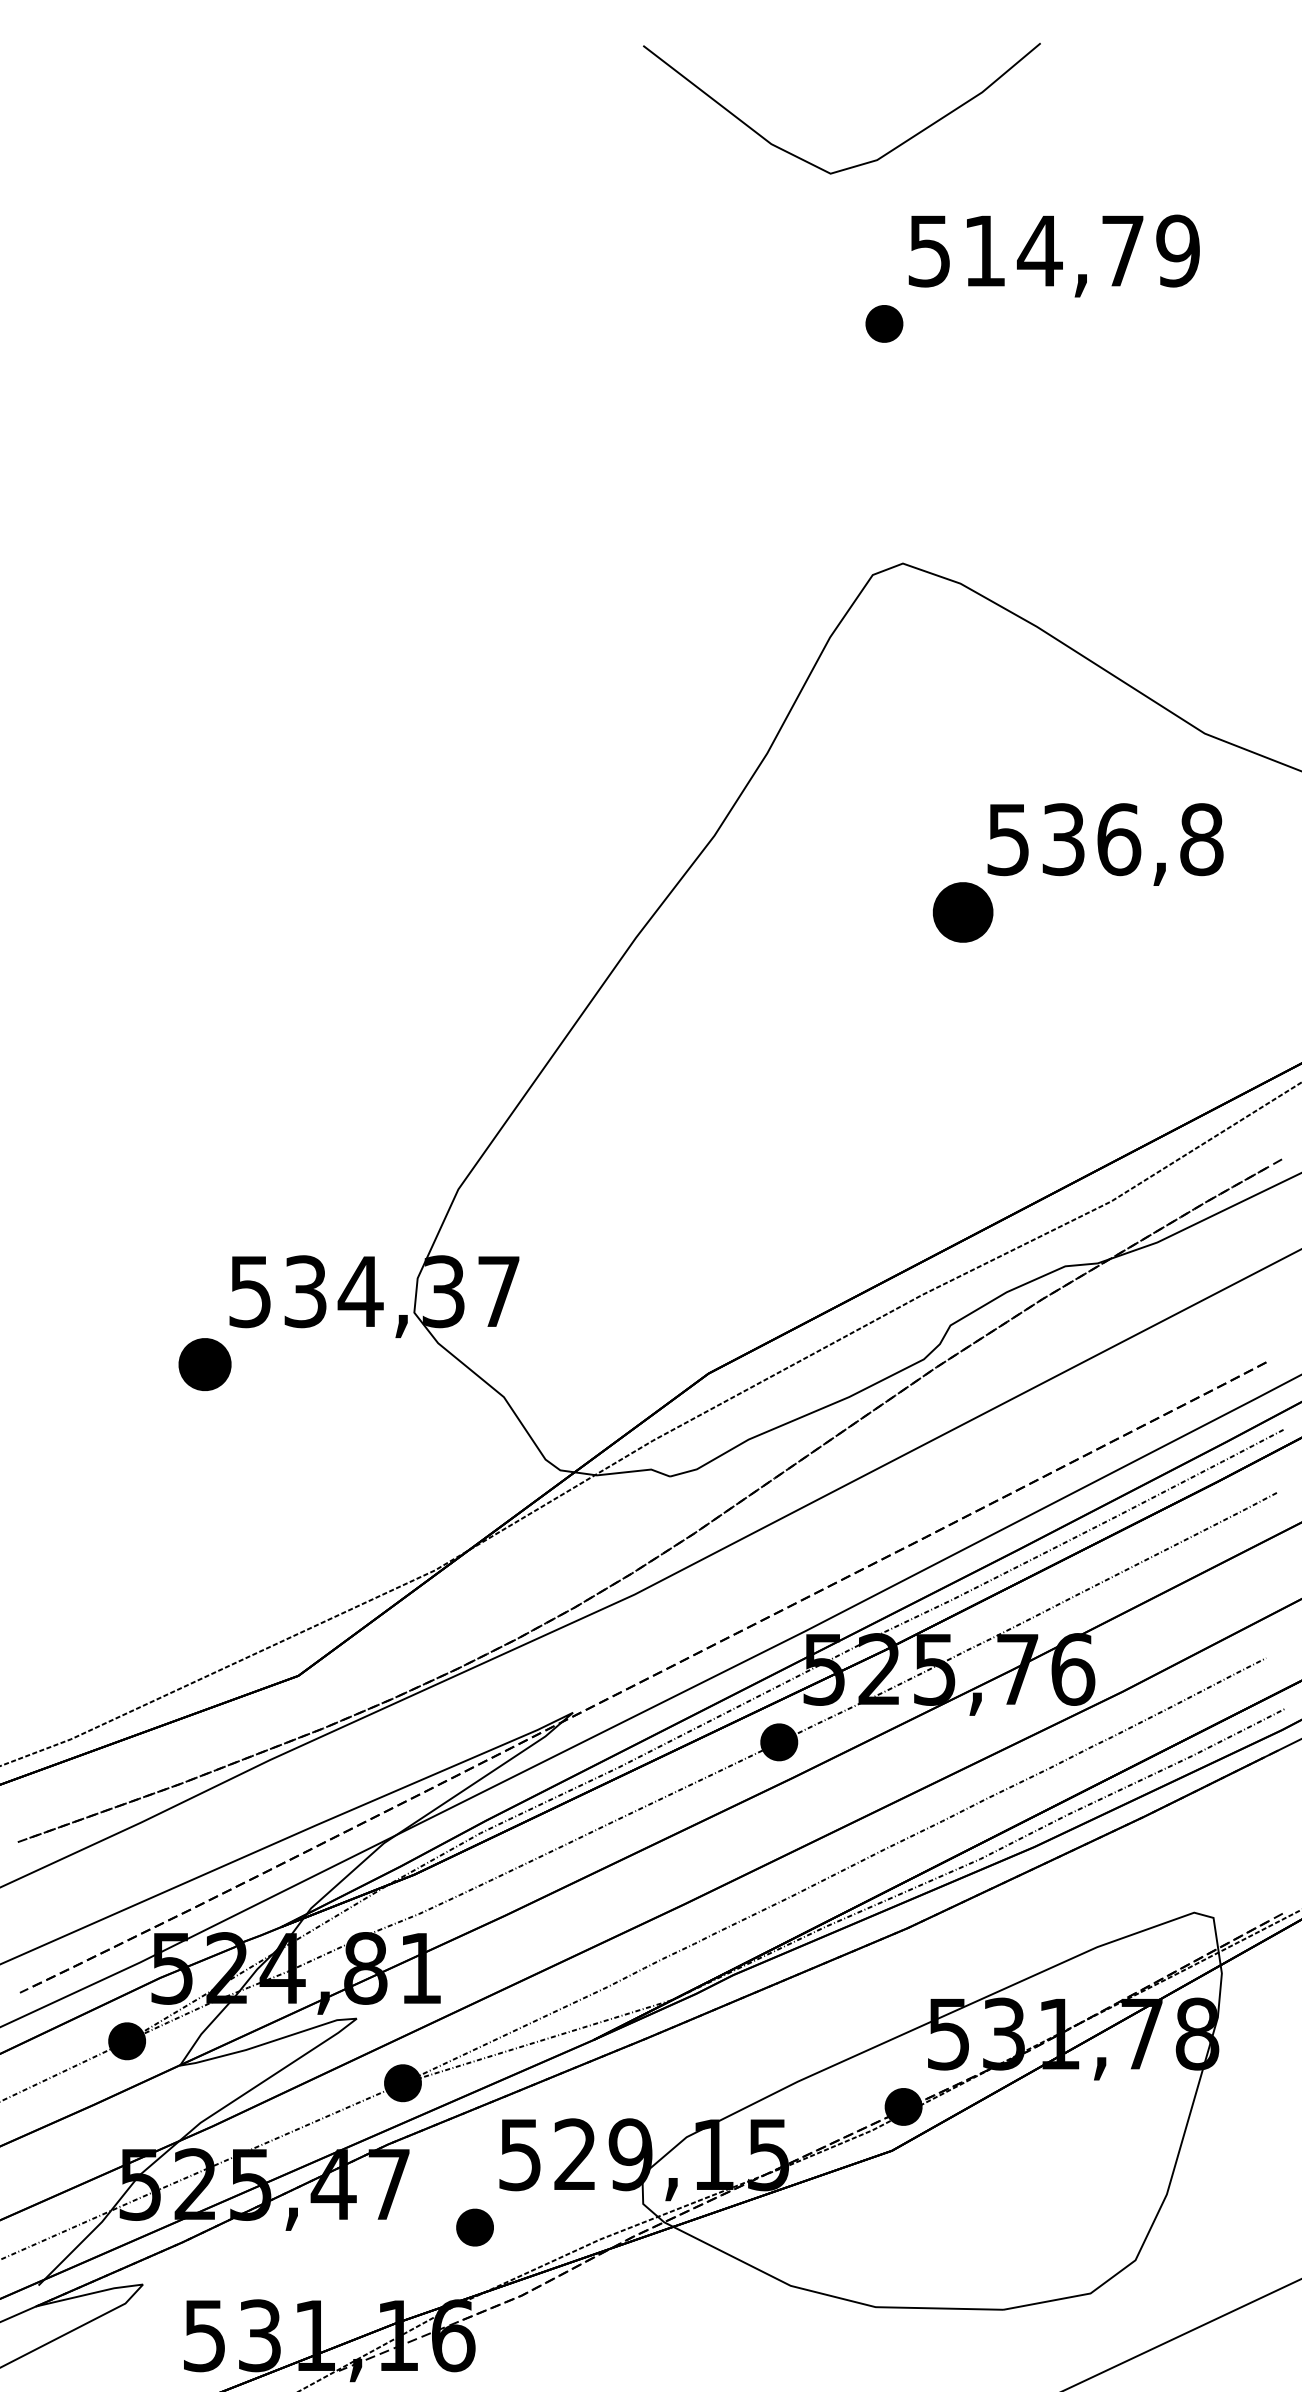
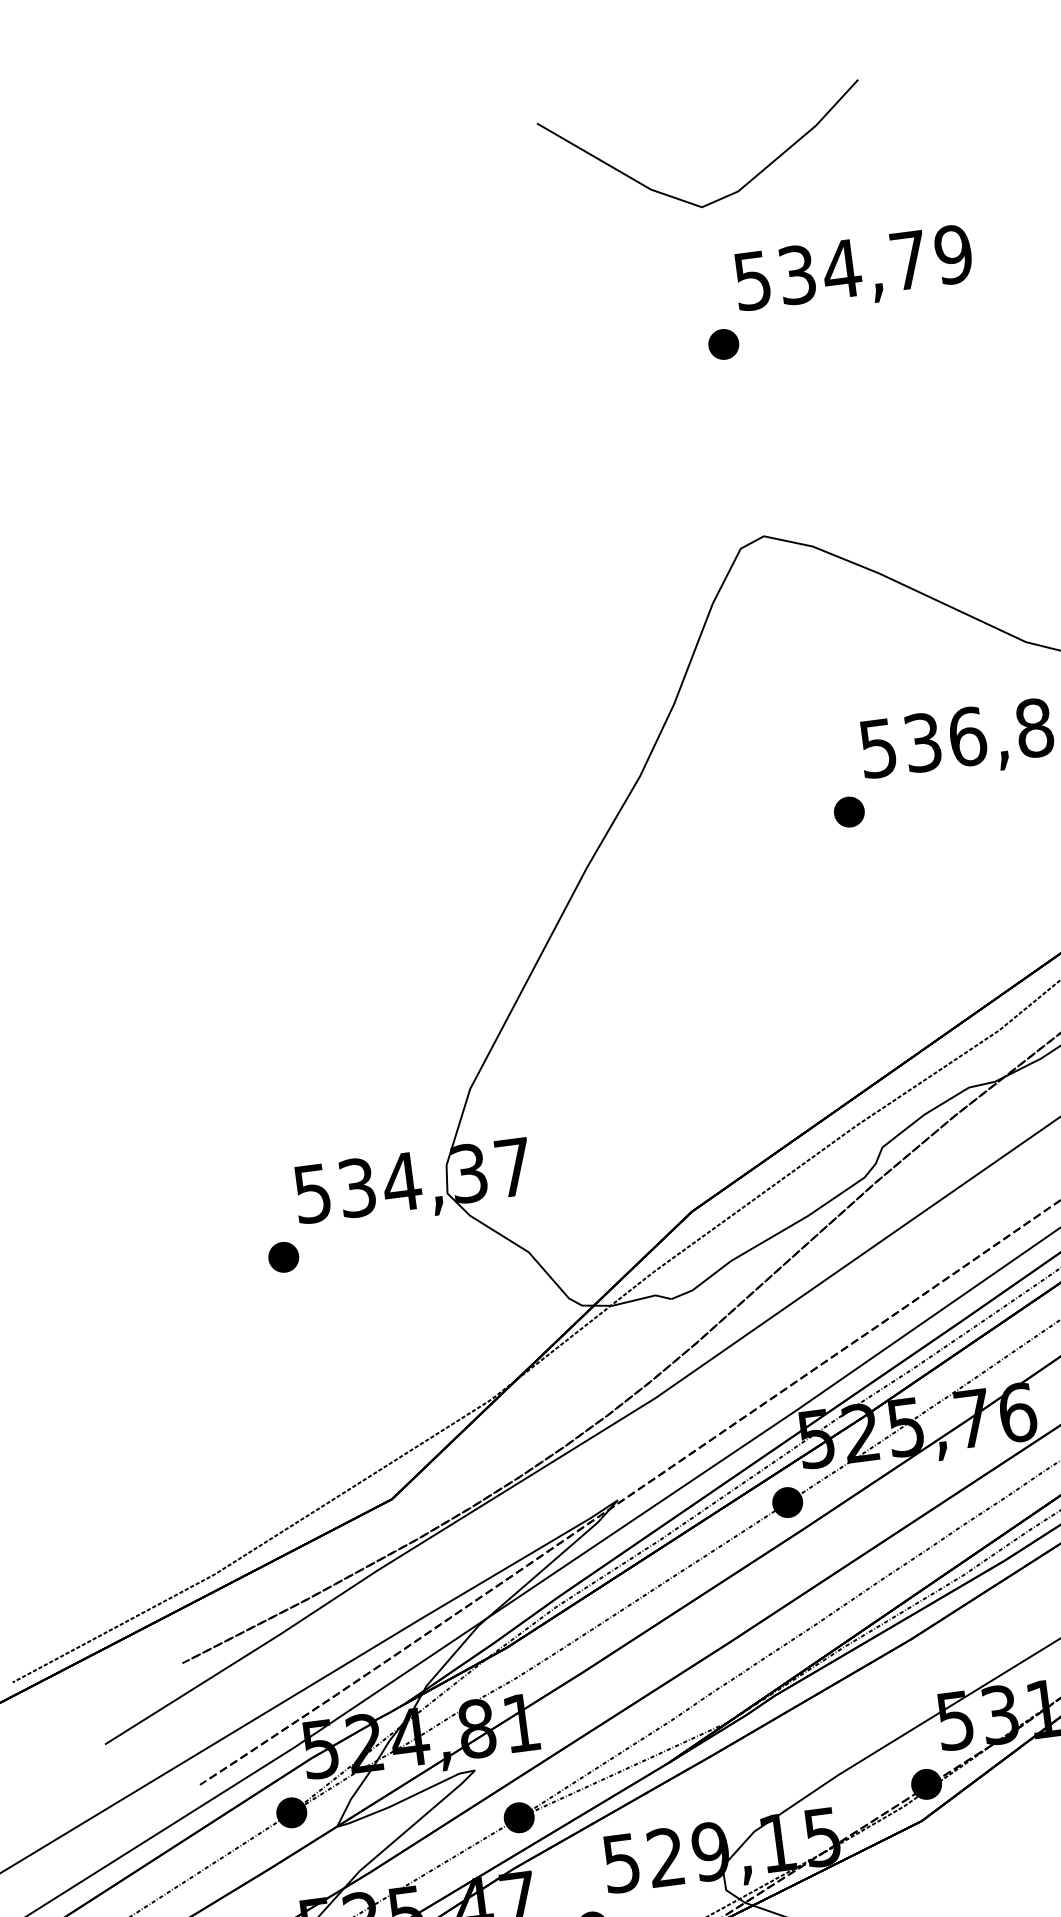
part: (857, 164) -> (722, 197), moved
text: (984, 250) -> (797, 274), 514,79 -> 534,79
part: (963, 912) -> (849, 812), size x0.62
part: (205, 1364) -> (284, 1257), size x0.71

